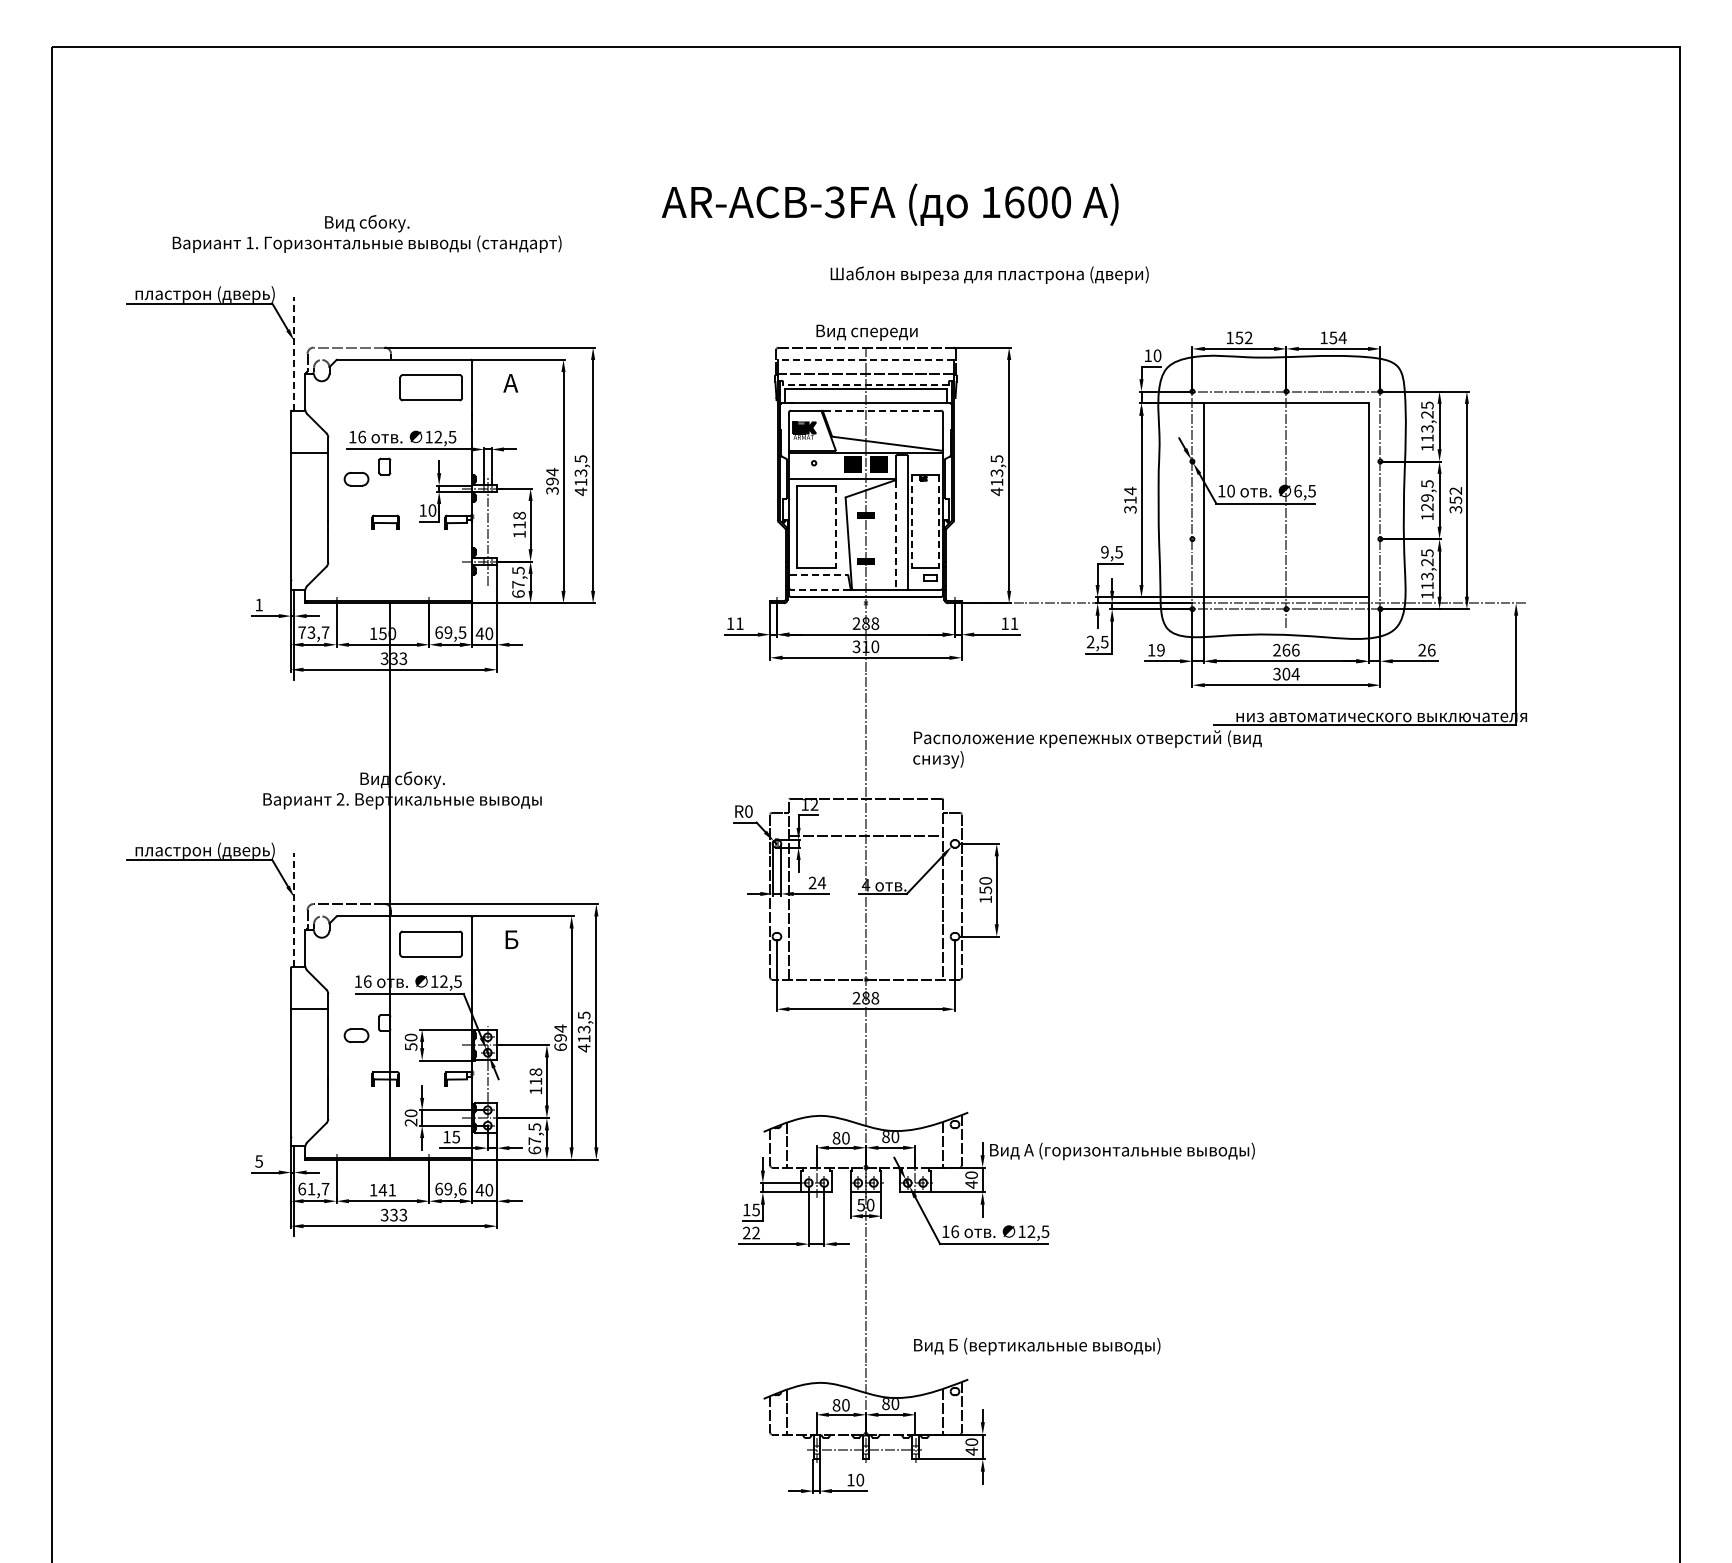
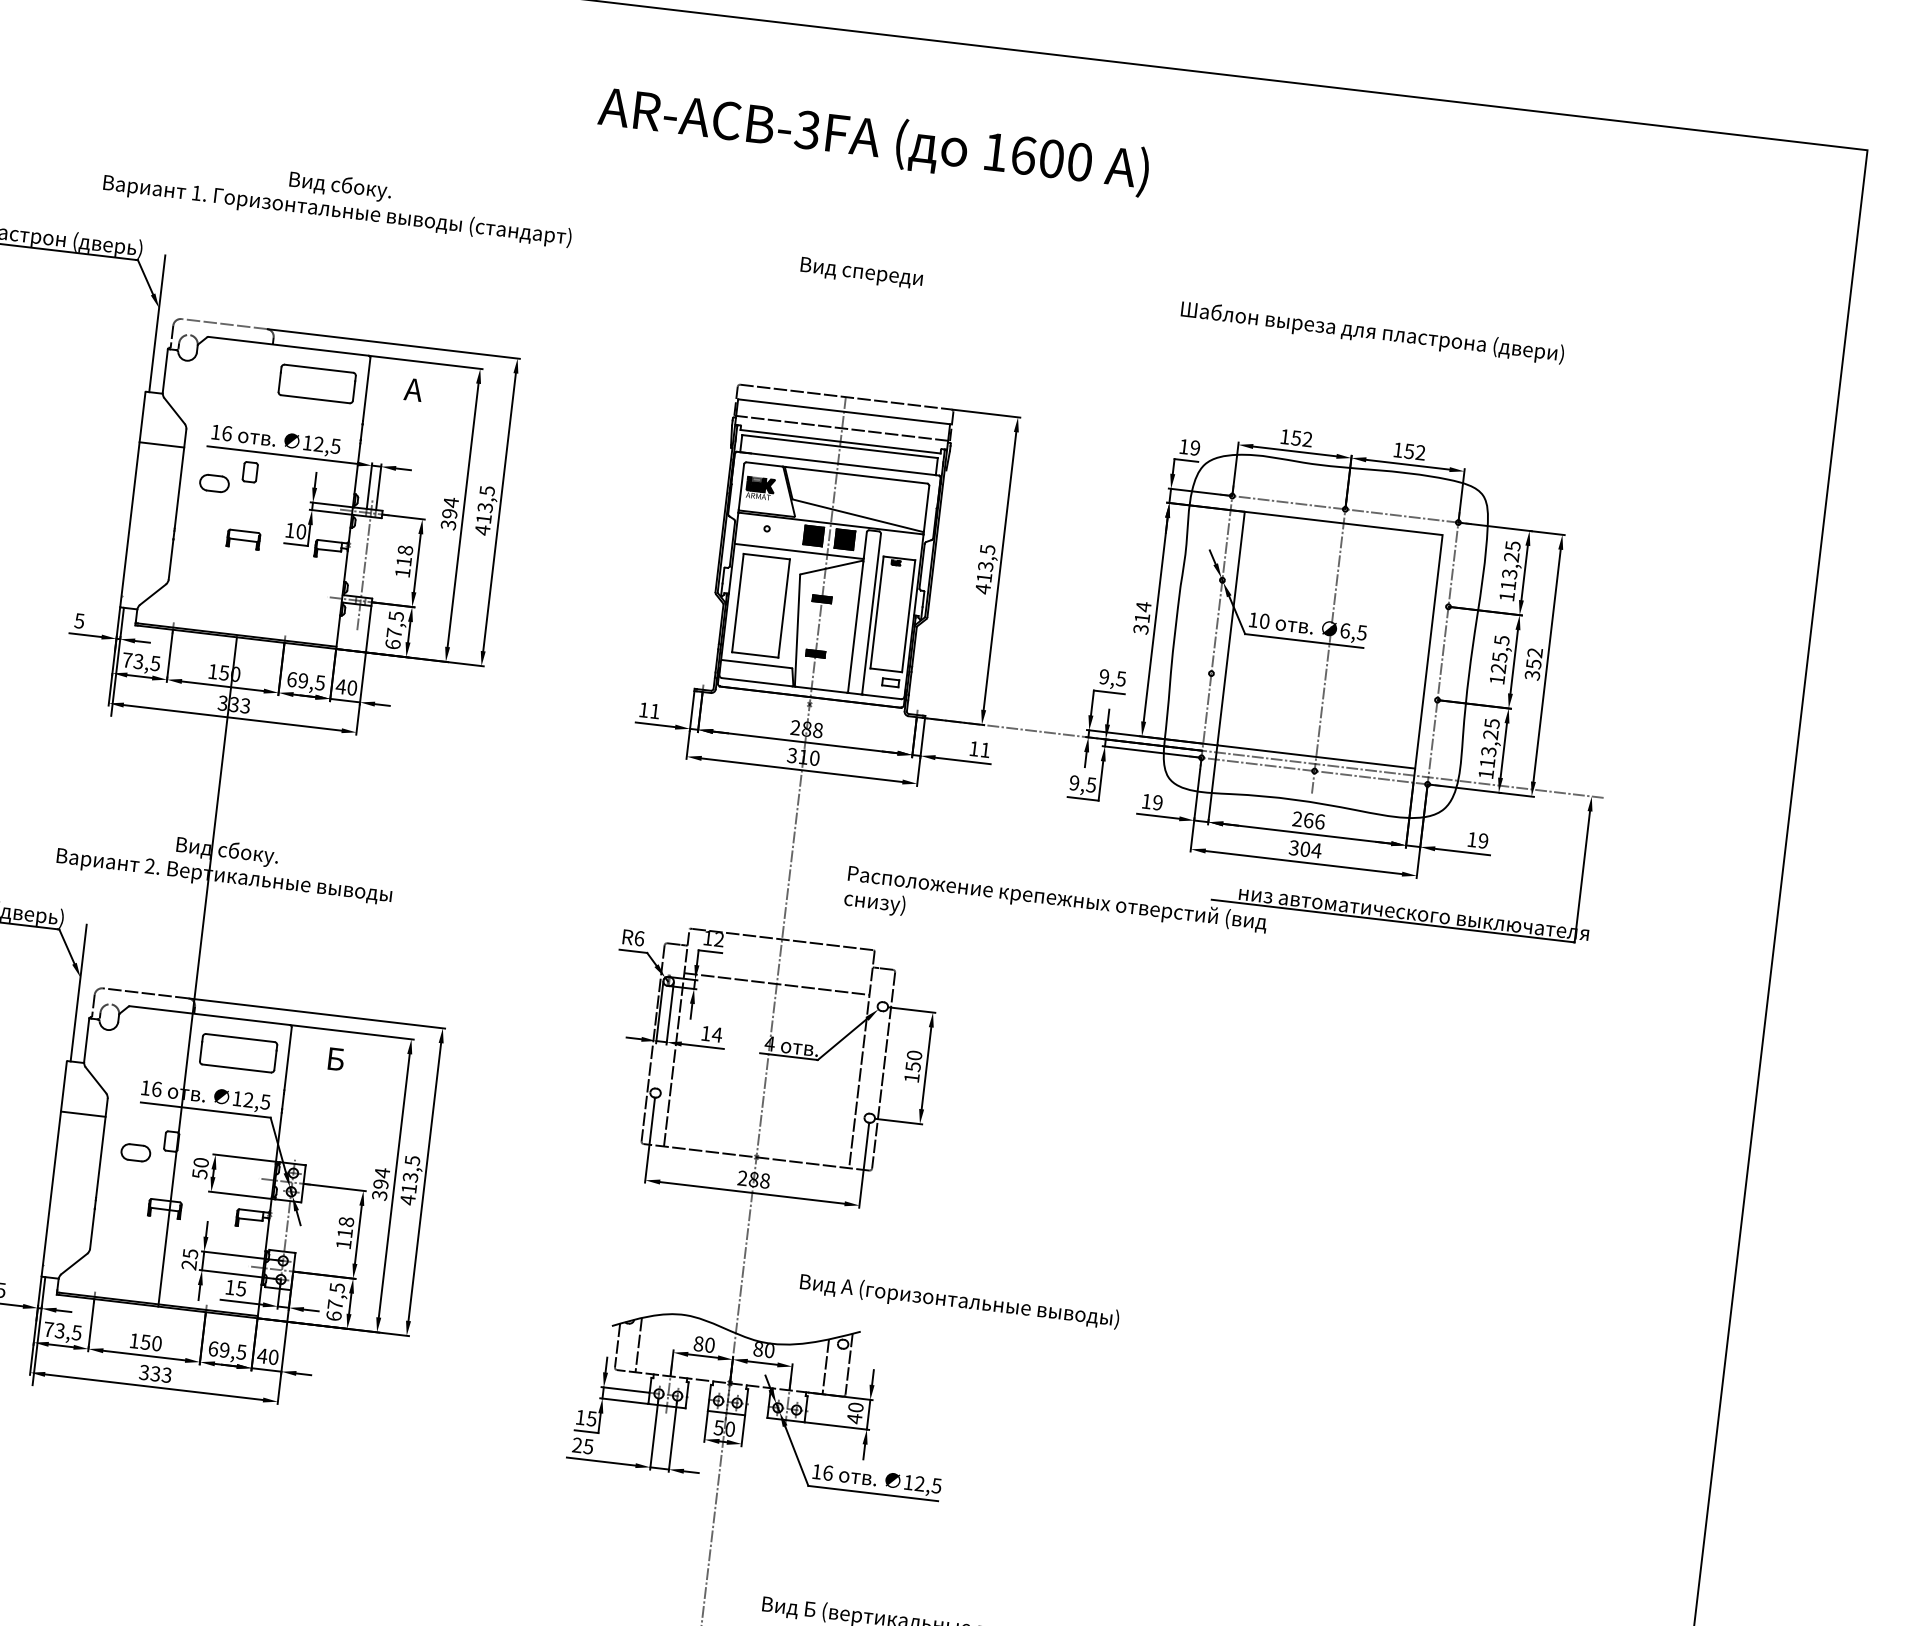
text: (889, 204) -> (872, 140), moved
text: (366, 233) -> (338, 198), moved
text: (989, 274) -> (1372, 331), moved
text: (866, 332) -> (861, 273), moved
text: (1342, 337) -> (1420, 452), 154 -> 152
line: (294, 353) -> (157, 323), dashed -> solid
text: (1157, 355) -> (1195, 447), 10 -> 19
line: (865, 359) -> (843, 411), dashed -> solid
line: (865, 384) -> (840, 441), dashed -> solid
line: (882, 410) -> (856, 475), dashed -> solid
text: (1427, 497) -> (1500, 656), 129,5 -> 125,5
line: (912, 521) -> (877, 612), dashed -> solid
line: (938, 521) -> (908, 616), dashed -> solid
line: (835, 526) -> (783, 607), dashed -> solid
line: (896, 535) -> (856, 627), dashed -> solid
line: (819, 575) -> (757, 664), dashed -> solid
line: (820, 589) -> (756, 681), dashed -> solid
text: (258, 605) -> (78, 621), 1 -> 5
text: (325, 632) -> (155, 663), 73,7 -> 73,5
text: (1090, 642) -> (1074, 783), 2,5 -> 9,5
text: (1426, 650) -> (1477, 840), 26 -> 19
text: (748, 811) -> (638, 938), R0 -> R6
text: (812, 882) -> (705, 1032), 24 -> 14
line: (294, 910) -> (78, 993), dashed -> solid
text: (560, 1047) -> (379, 1195), 694 -> 394
text: (410, 1113) -> (189, 1253), 20 -> 25
text: (1122, 1151) -> (959, 1301), moved
text: (313, 1188) -> (62, 1330), 61,7 -> 73,5
text: (462, 1188) -> (241, 1351), 69,6 -> 69,5
text: (387, 1189) -> (151, 1342), 141 -> 150
text: (755, 1232) -> (587, 1445), 22 -> 25

